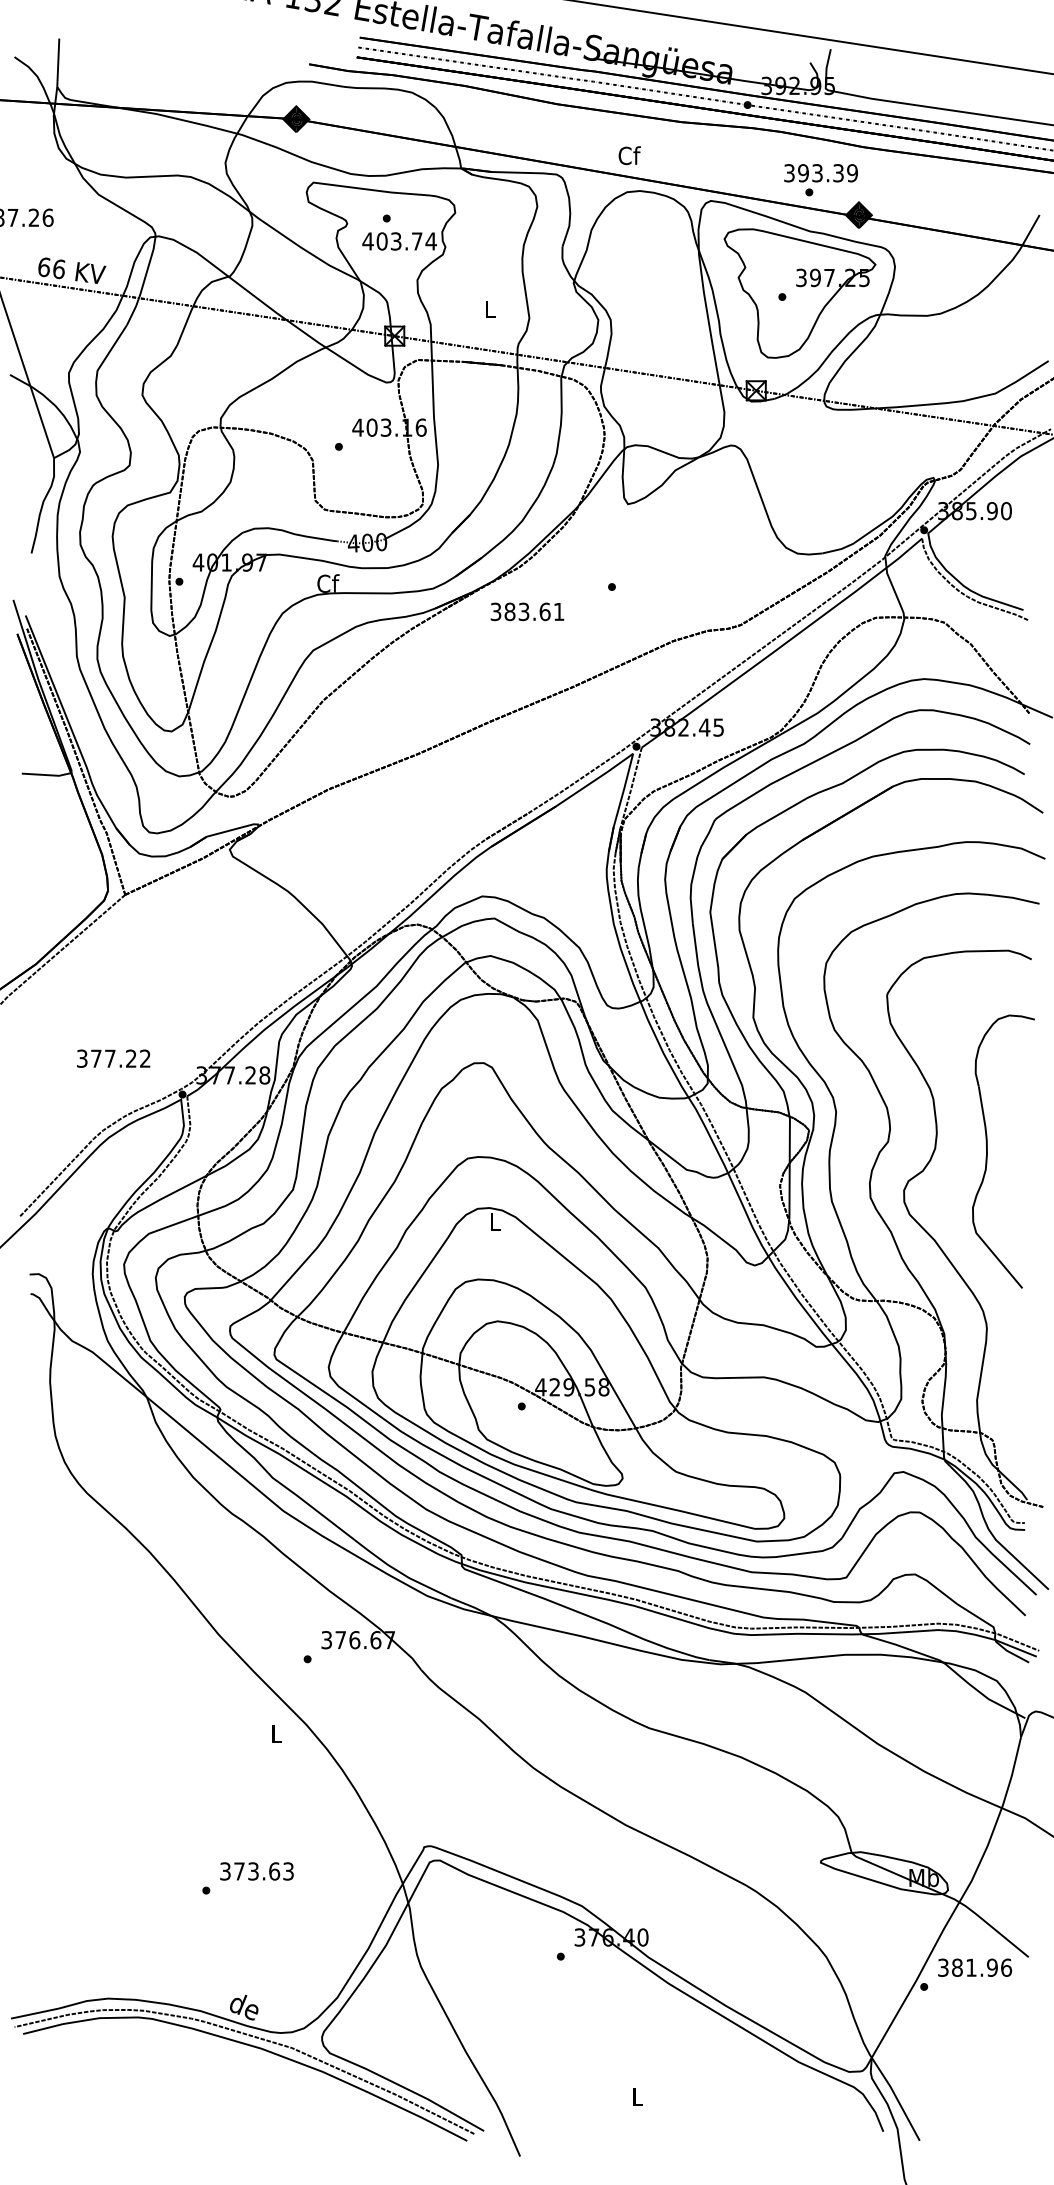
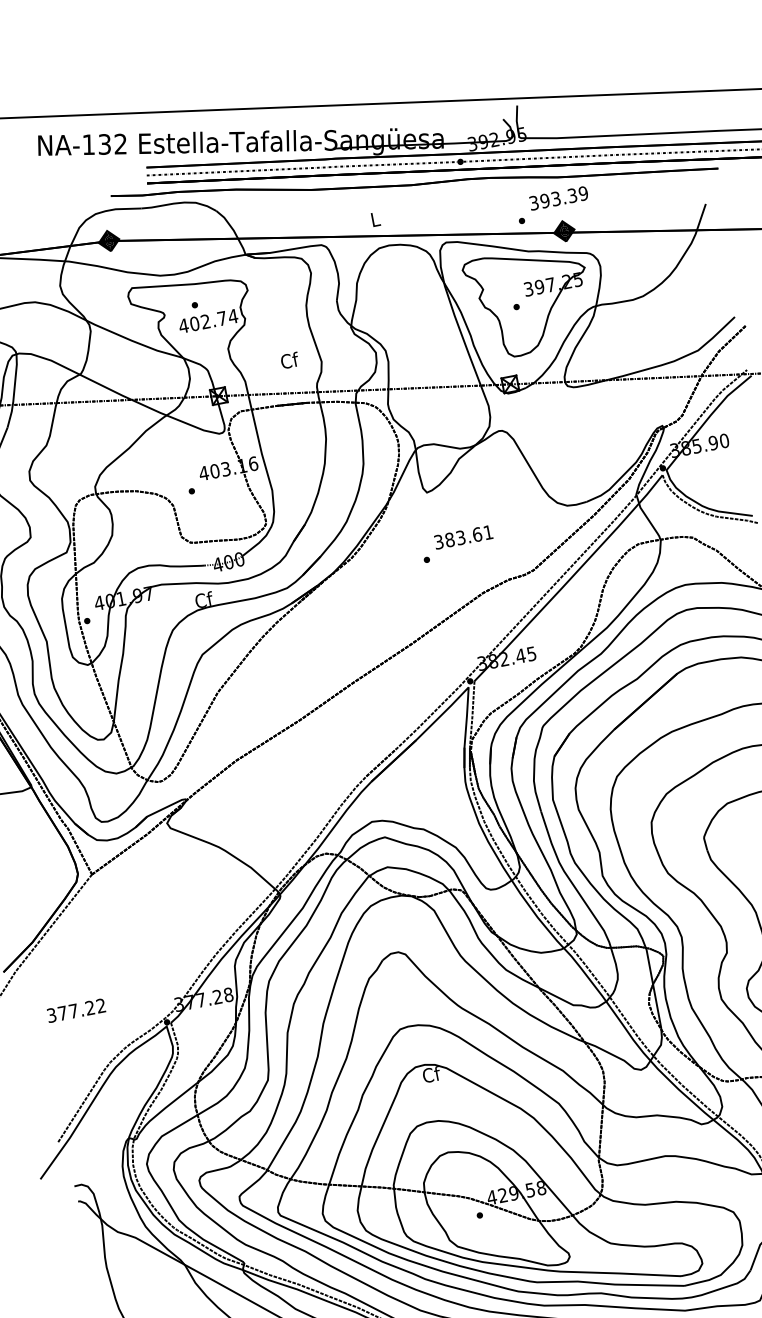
text: (629, 155) -> (375, 219), Cf -> L
text: (820, 173) -> (558, 198), moved
text: (396, 241) -> (205, 321), 403.74 -> 402.74
text: (490, 308) -> (289, 360), L -> Cf
text: (527, 611) -> (463, 537), moved
text: (113, 1058) -> (76, 1010), moved
text: (495, 1221) -> (431, 1074), L -> Cf

